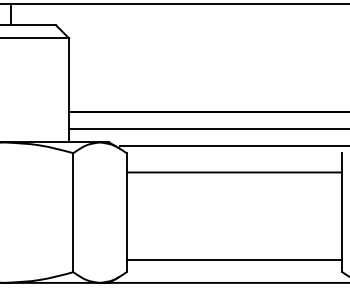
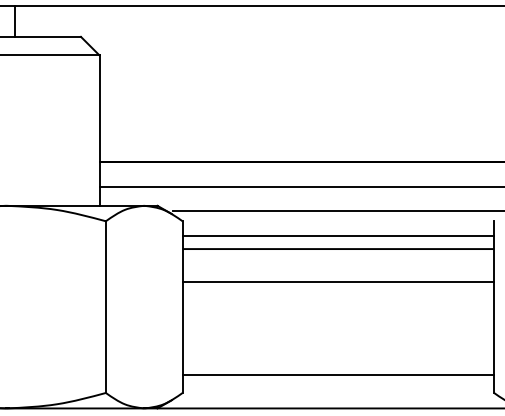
line: (234, 163) -> (338, 236), added
line: (234, 195) -> (338, 282), added

